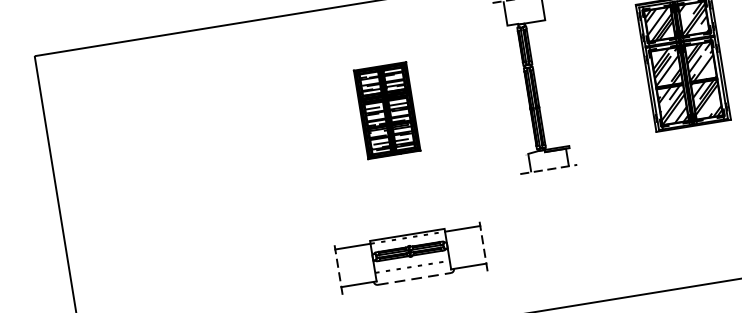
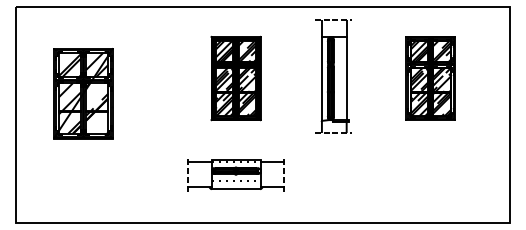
line: (555, 83) -> (346, 78), added
line: (517, 89) -> (321, 78), added
part: (386, 110) -> (235, 78), size x1.43
part: (158, 170) -> (83, 93), added
line: (415, 279) -> (236, 189), dashed -> solid

